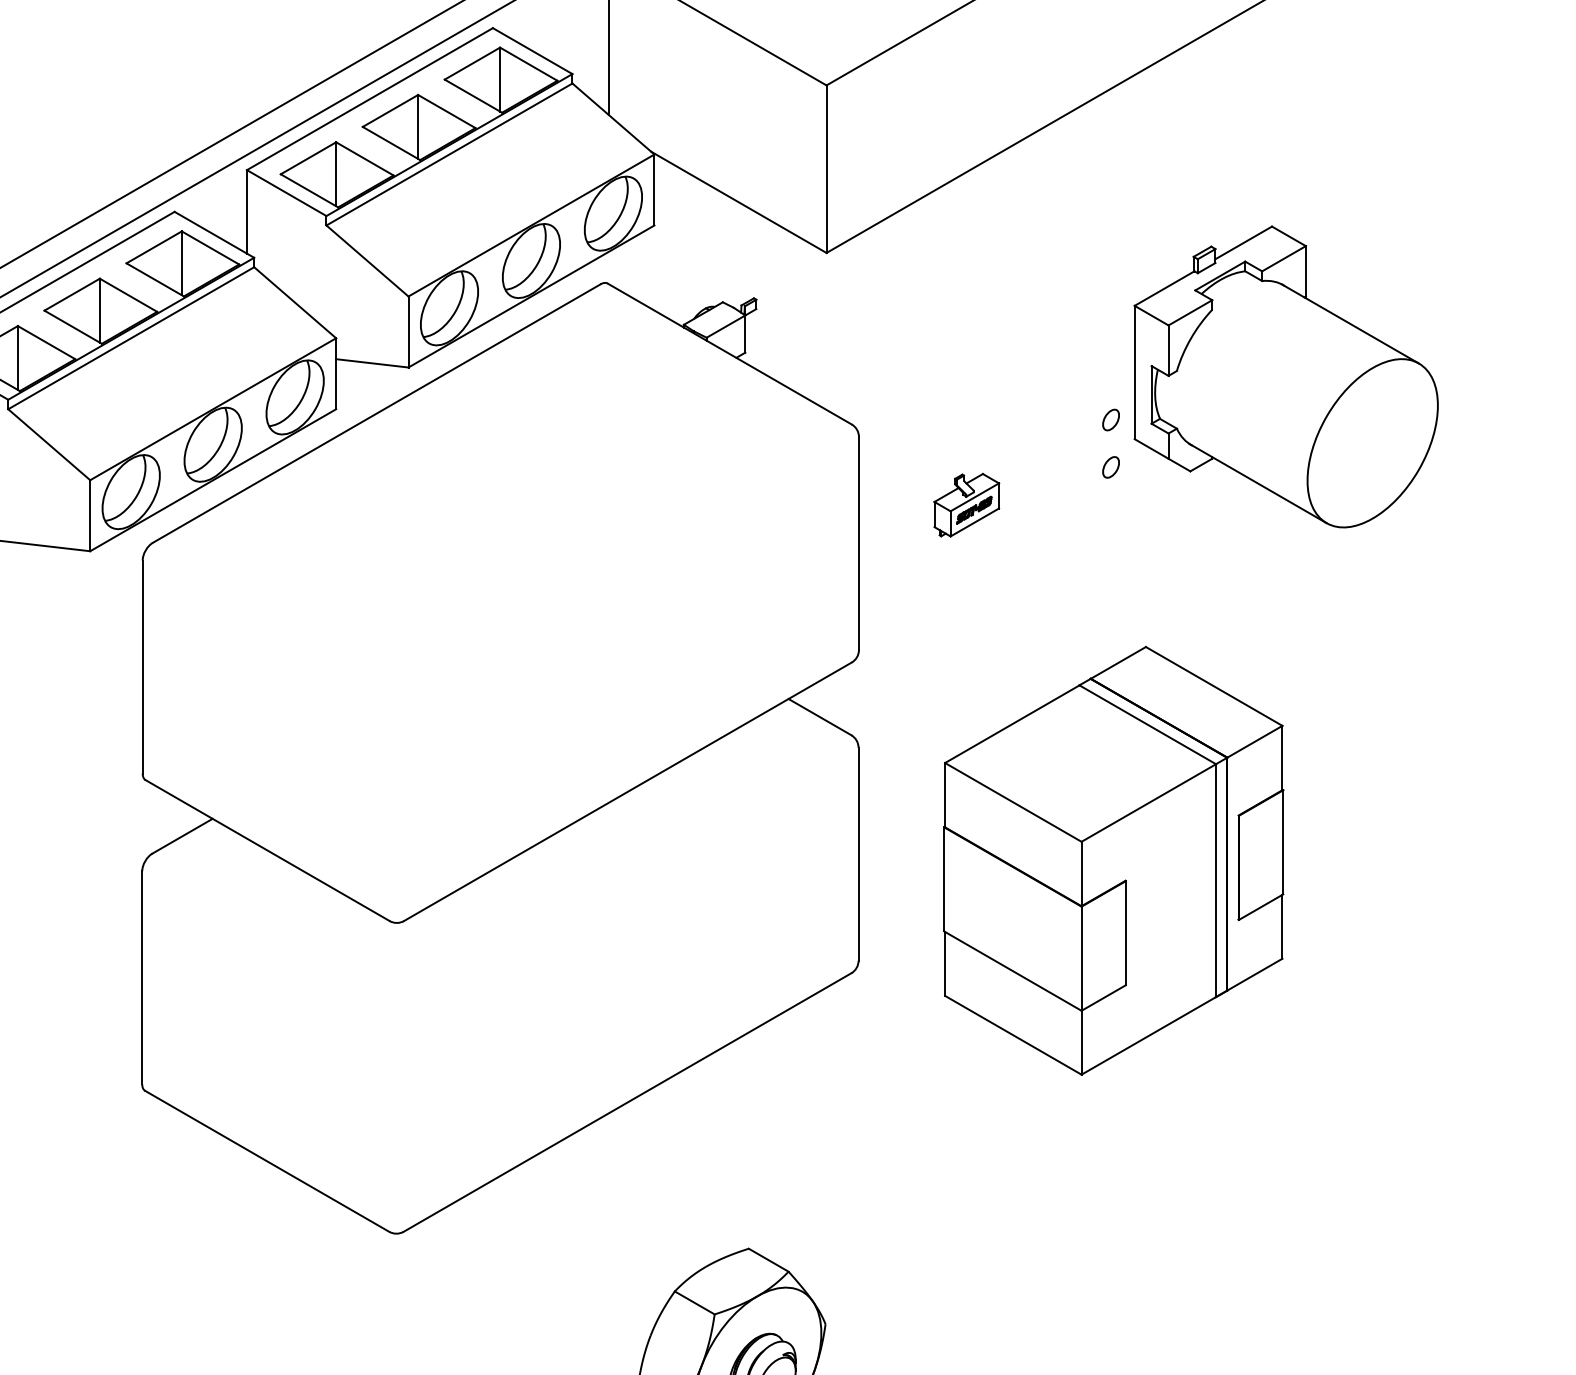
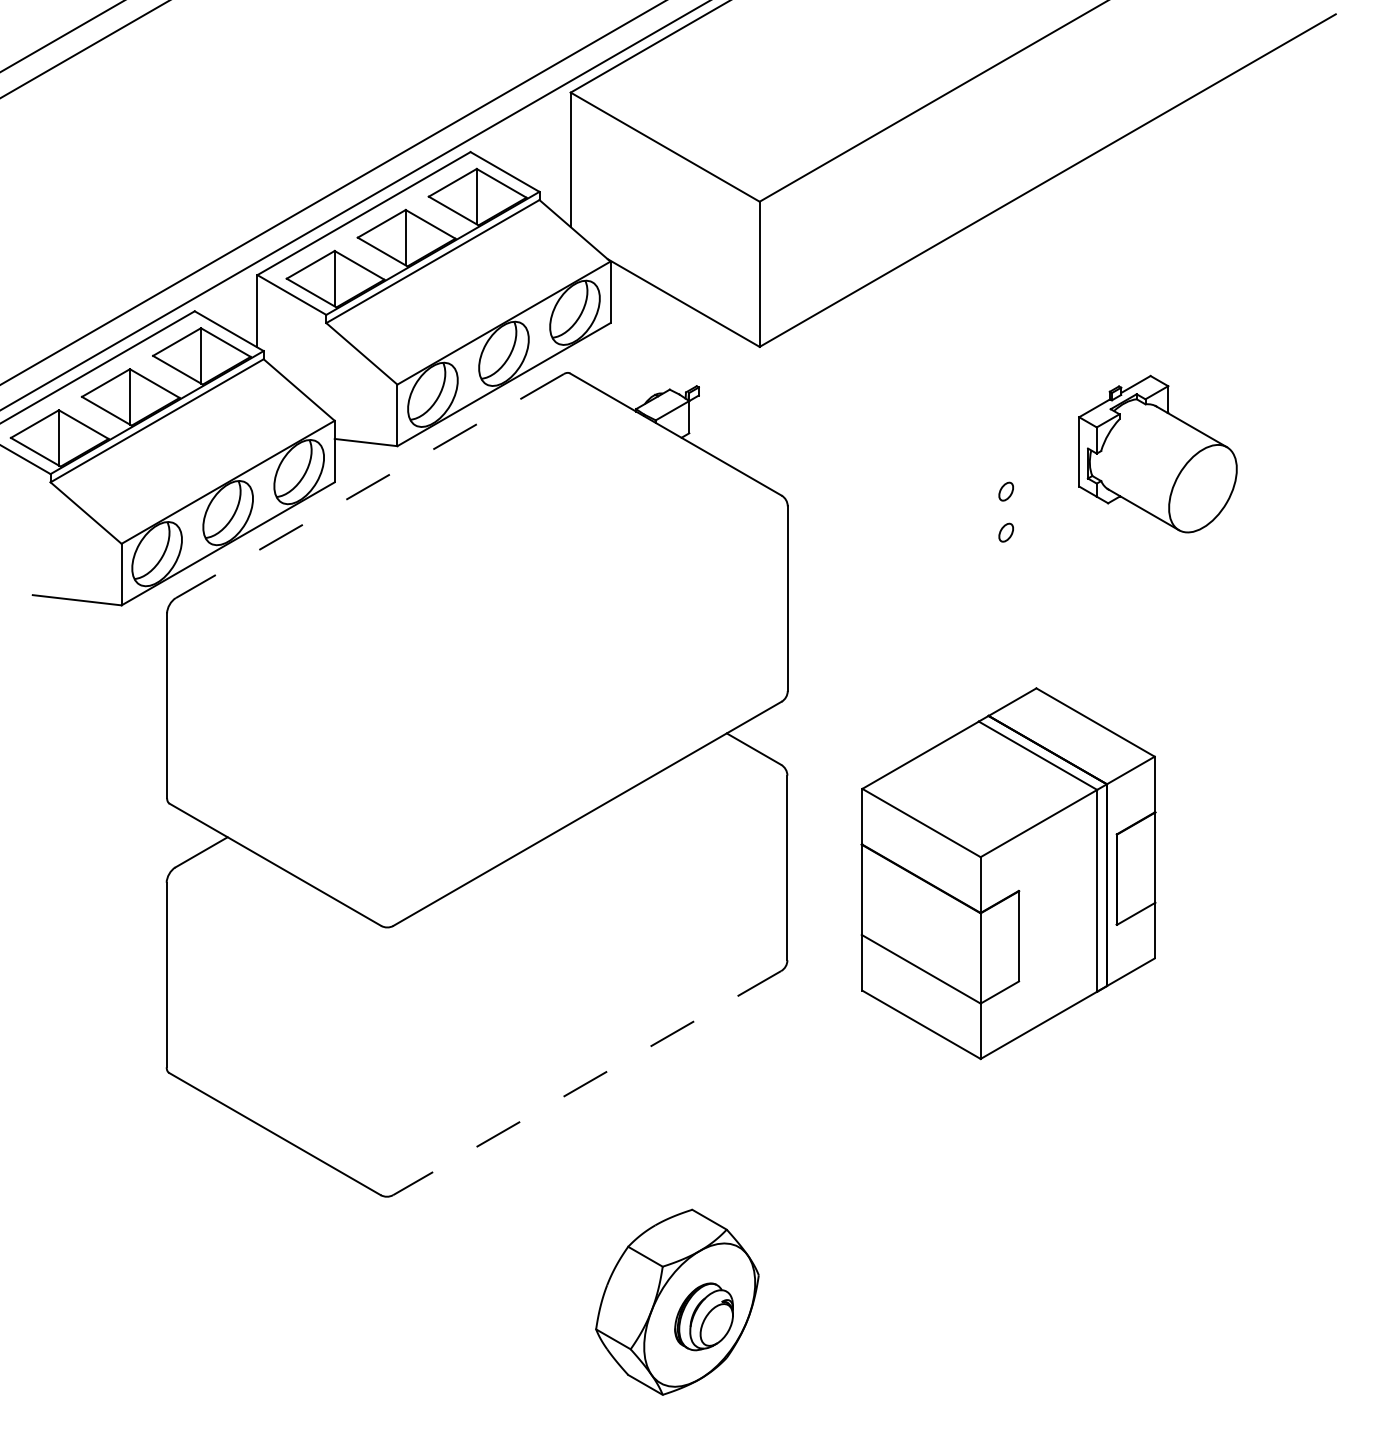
part: (1285, 375) -> (1157, 453), size x0.6
line: (376, 414) -> (369, 486), solid -> dashed
part: (967, 505) -> (881, 565), removed
line: (627, 1102) -> (587, 1083), solid -> dashed

